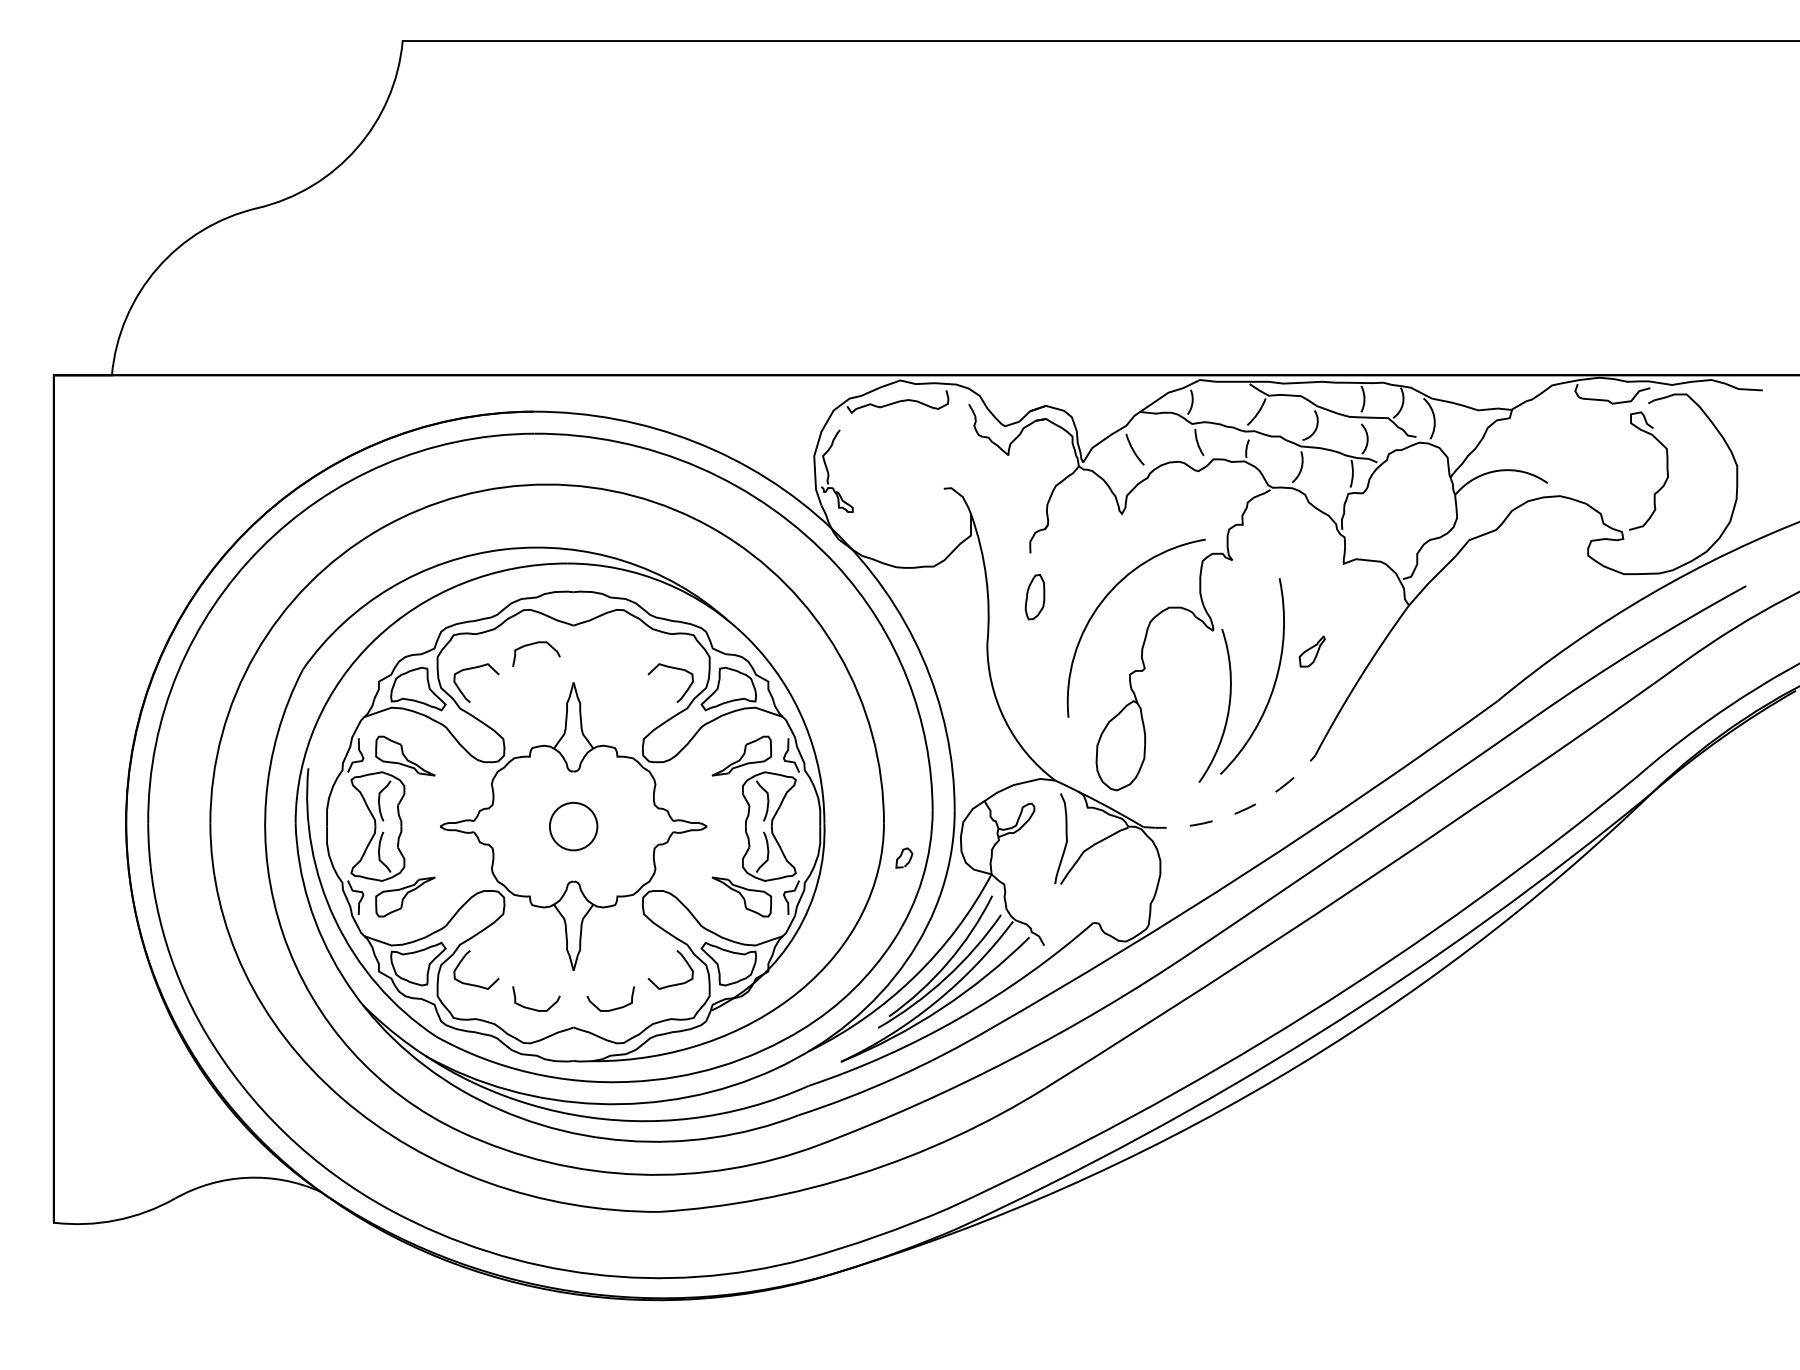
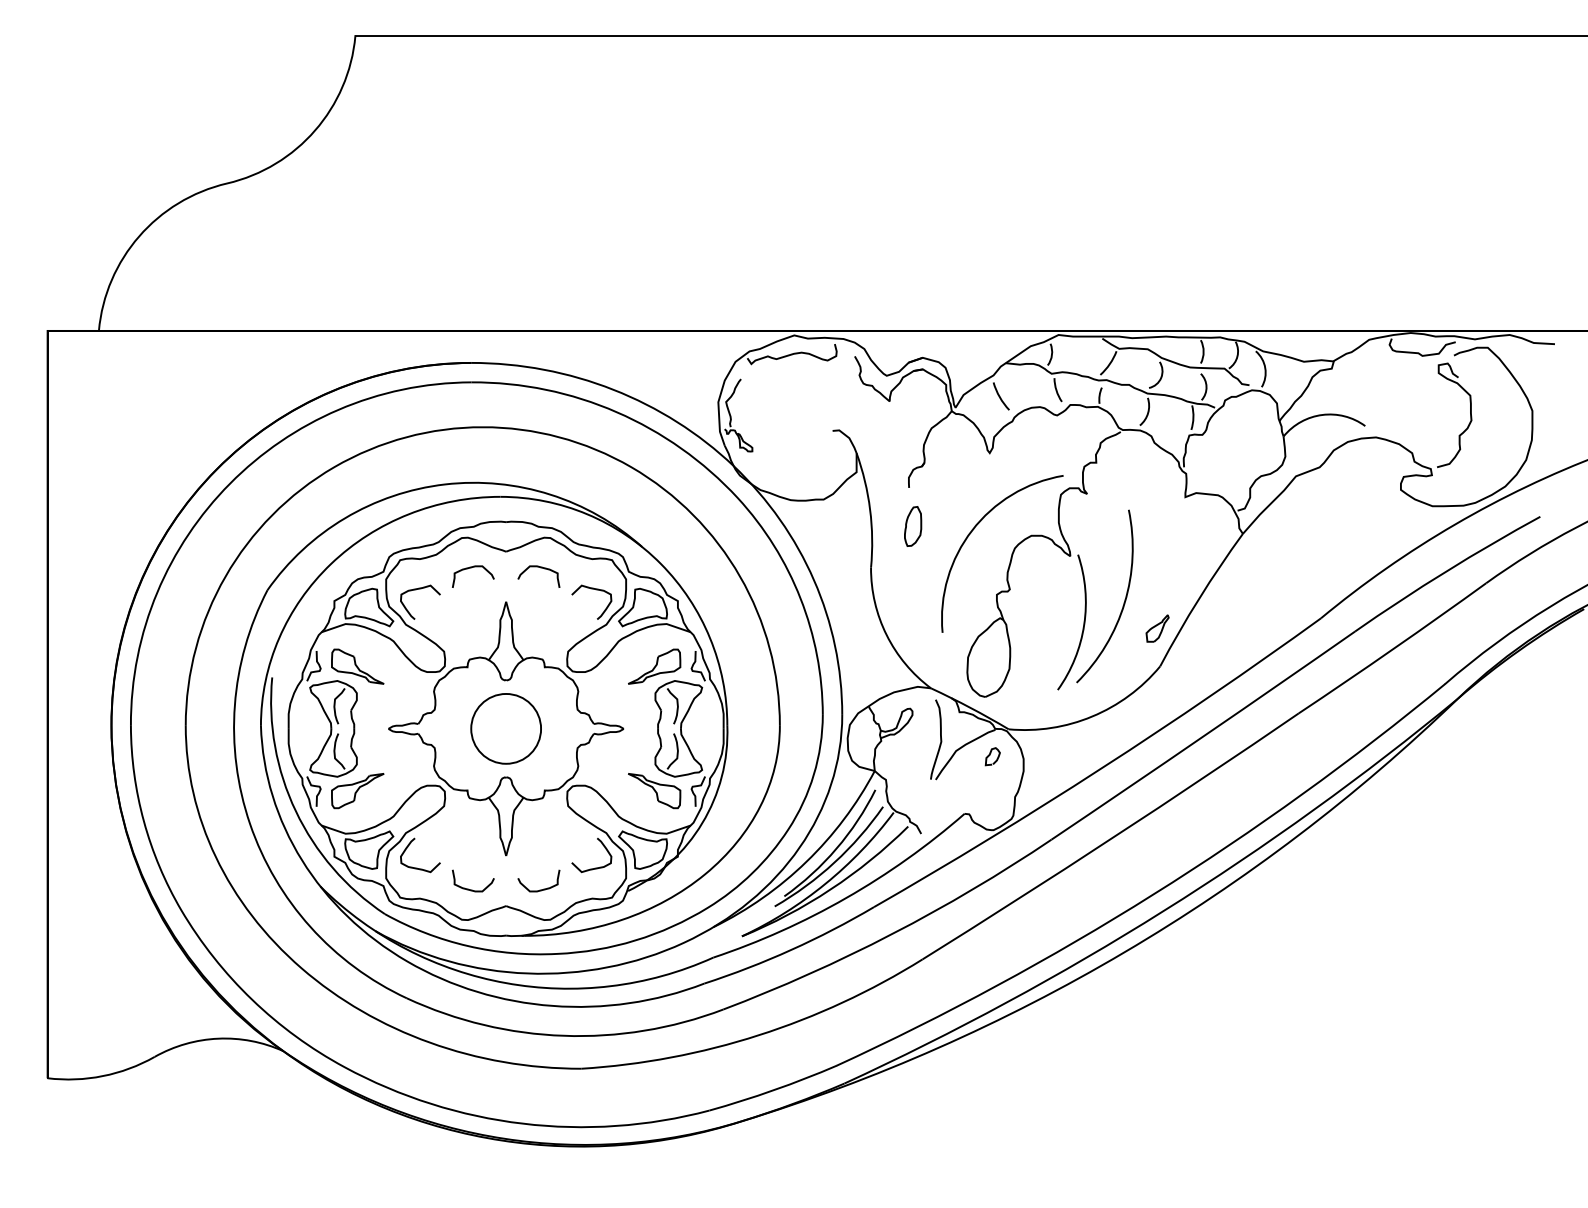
curve: (612, 644) -> (540, 568), added
part: (1312, 651) -> (1157, 628), moved
arc: (1238, 812) -> (1092, 716), dashed -> solid
circle: (574, 826) -> (506, 728), size x1.67
curve: (901, 856) -> (990, 755), moved

